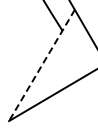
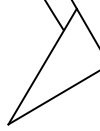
line: (41, 65) -> (42, 66), dashed -> solid

